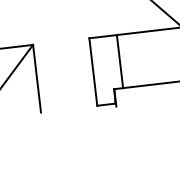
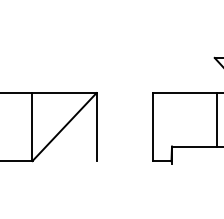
line: (119, 61) -> (216, 119), moved

